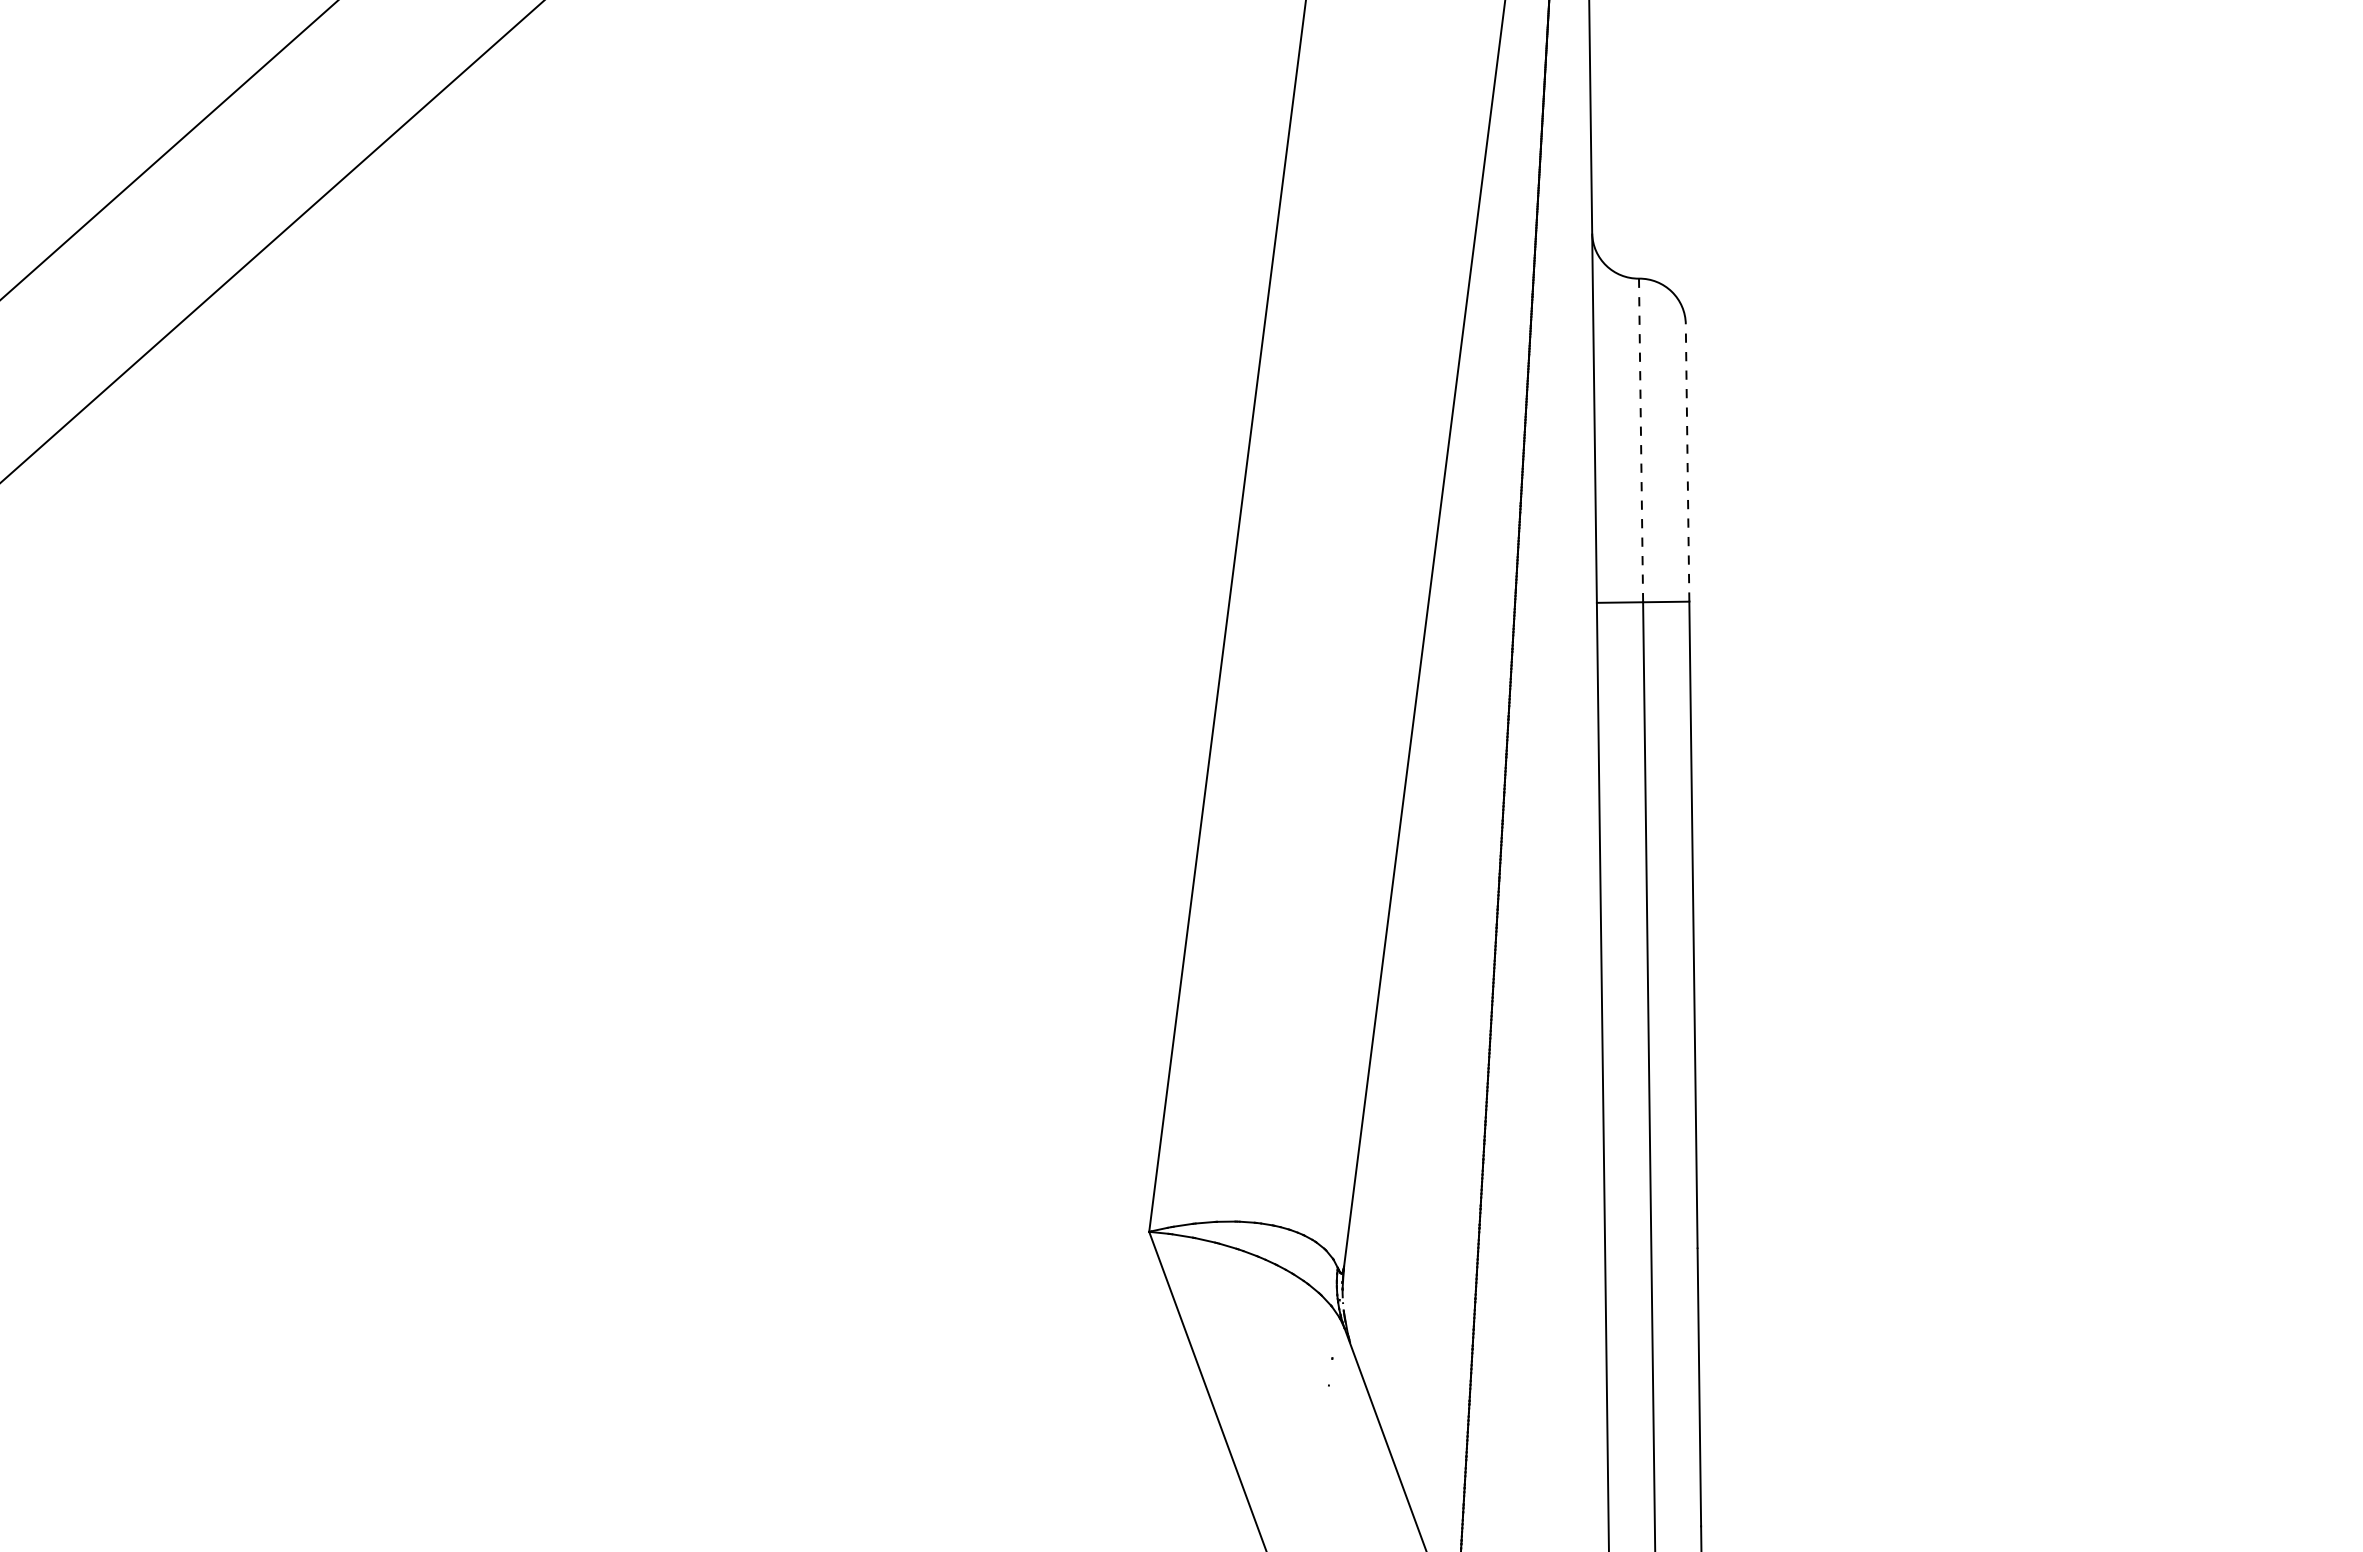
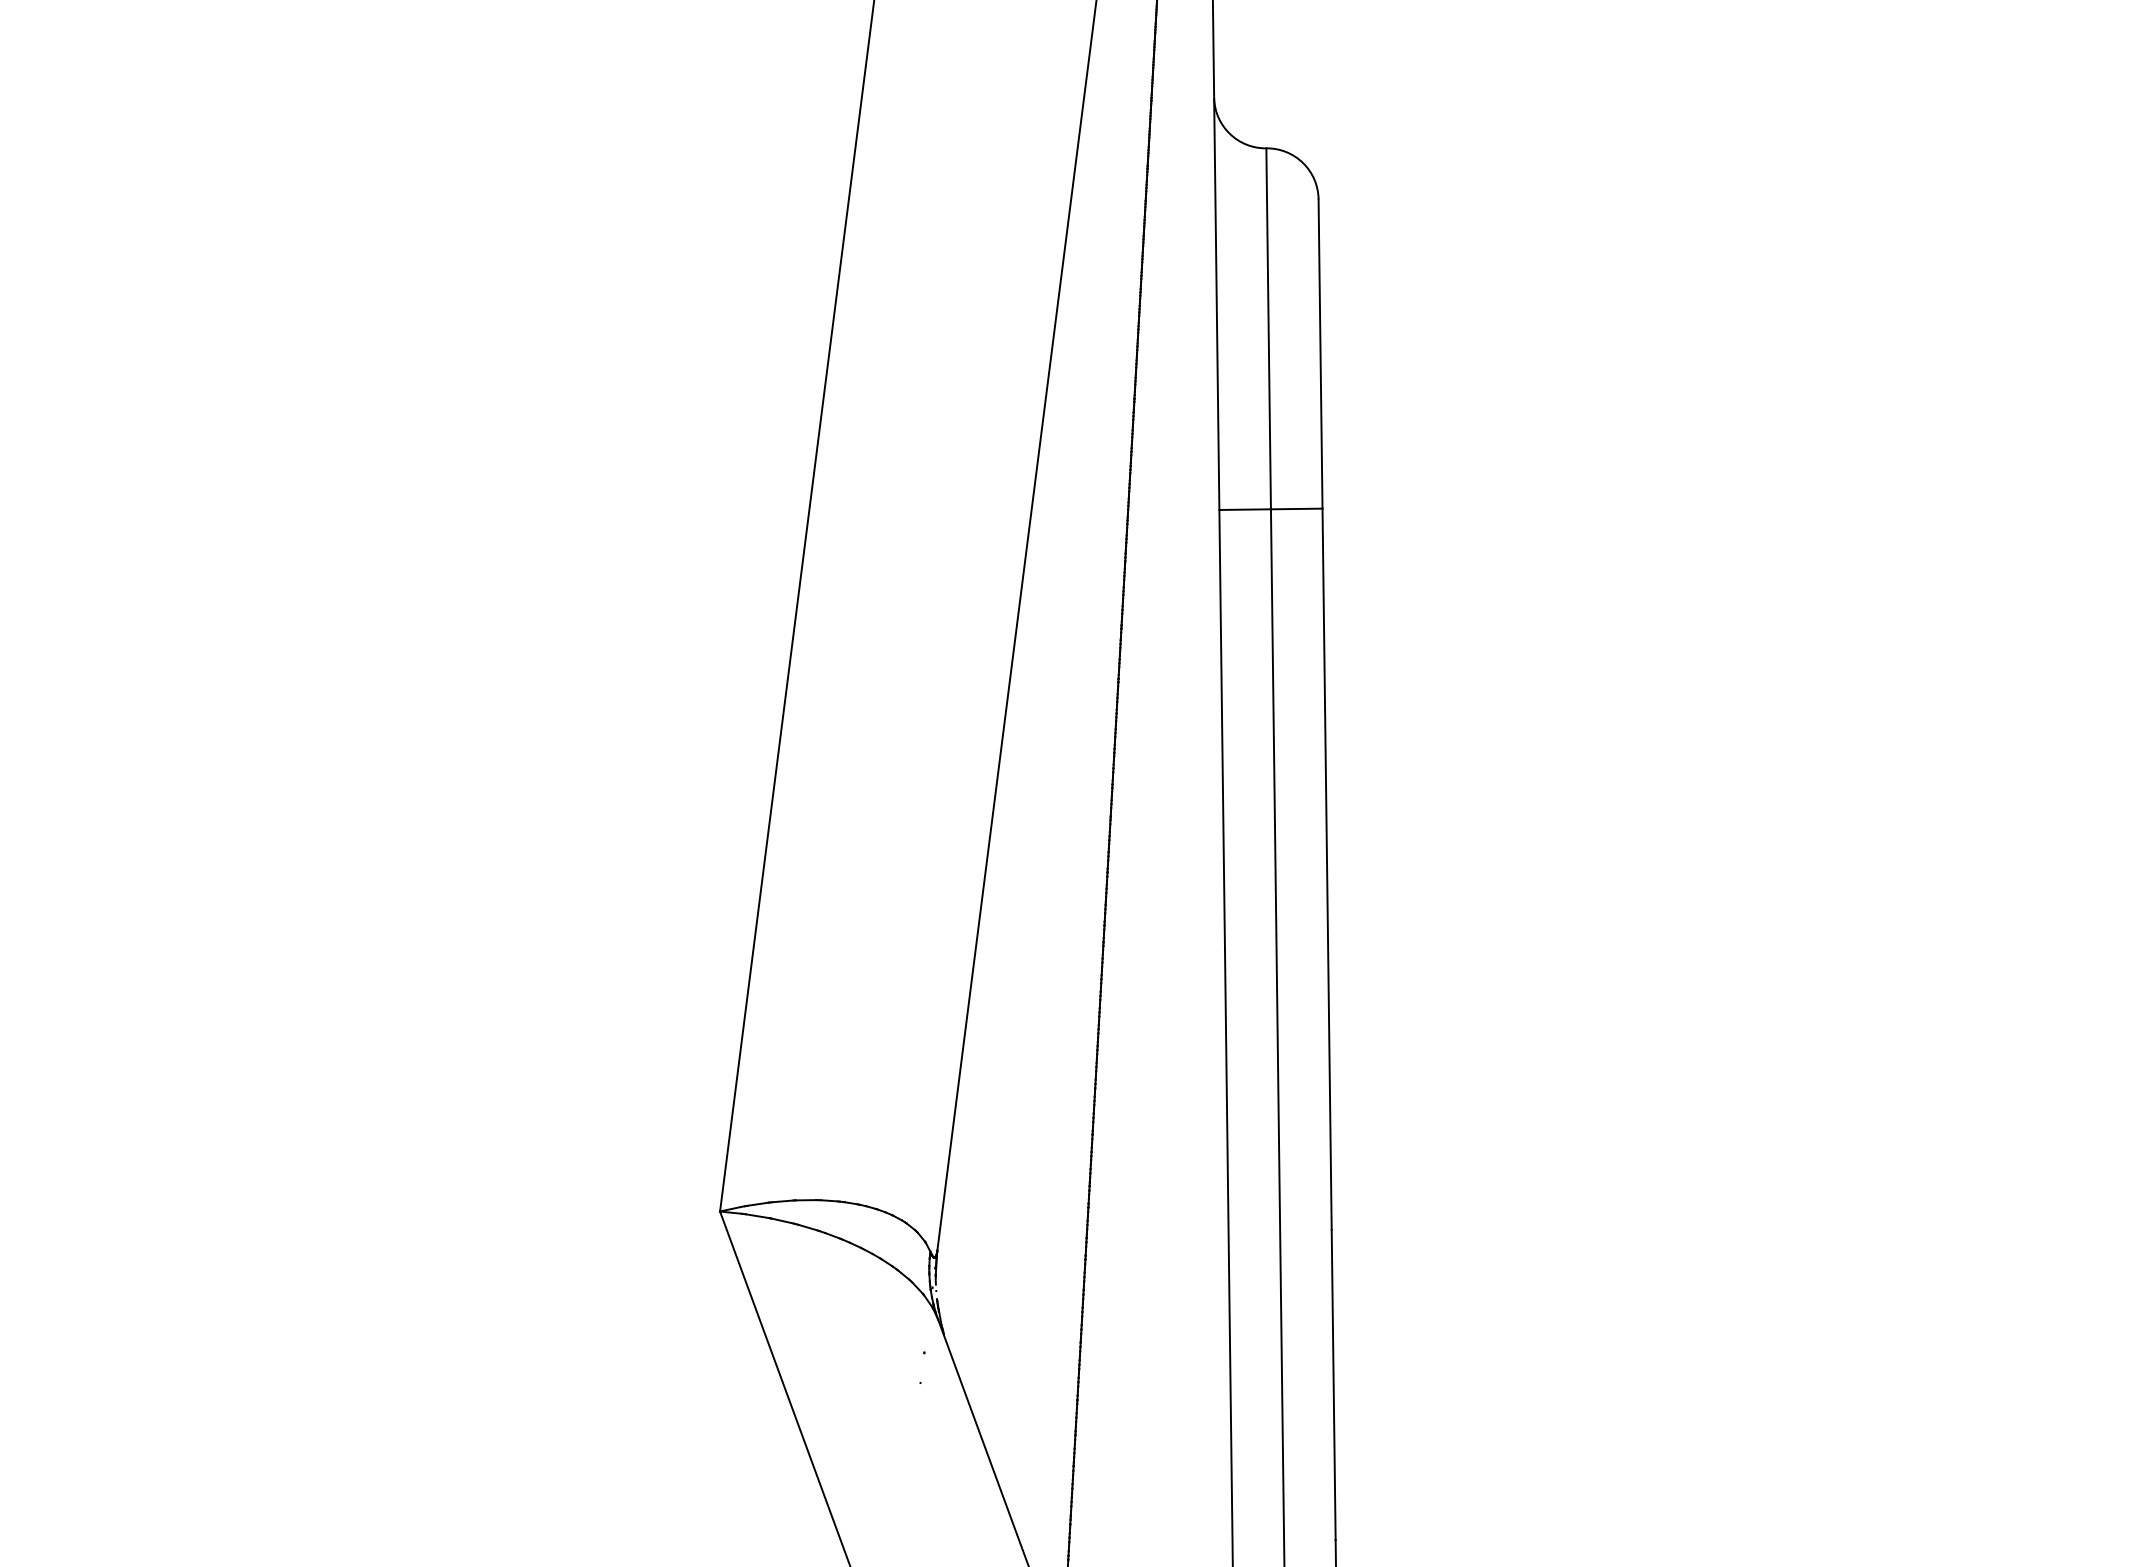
line: (1641, 440) -> (1269, 328), dashed -> solid
line: (1687, 462) -> (1320, 353), dashed -> solid

